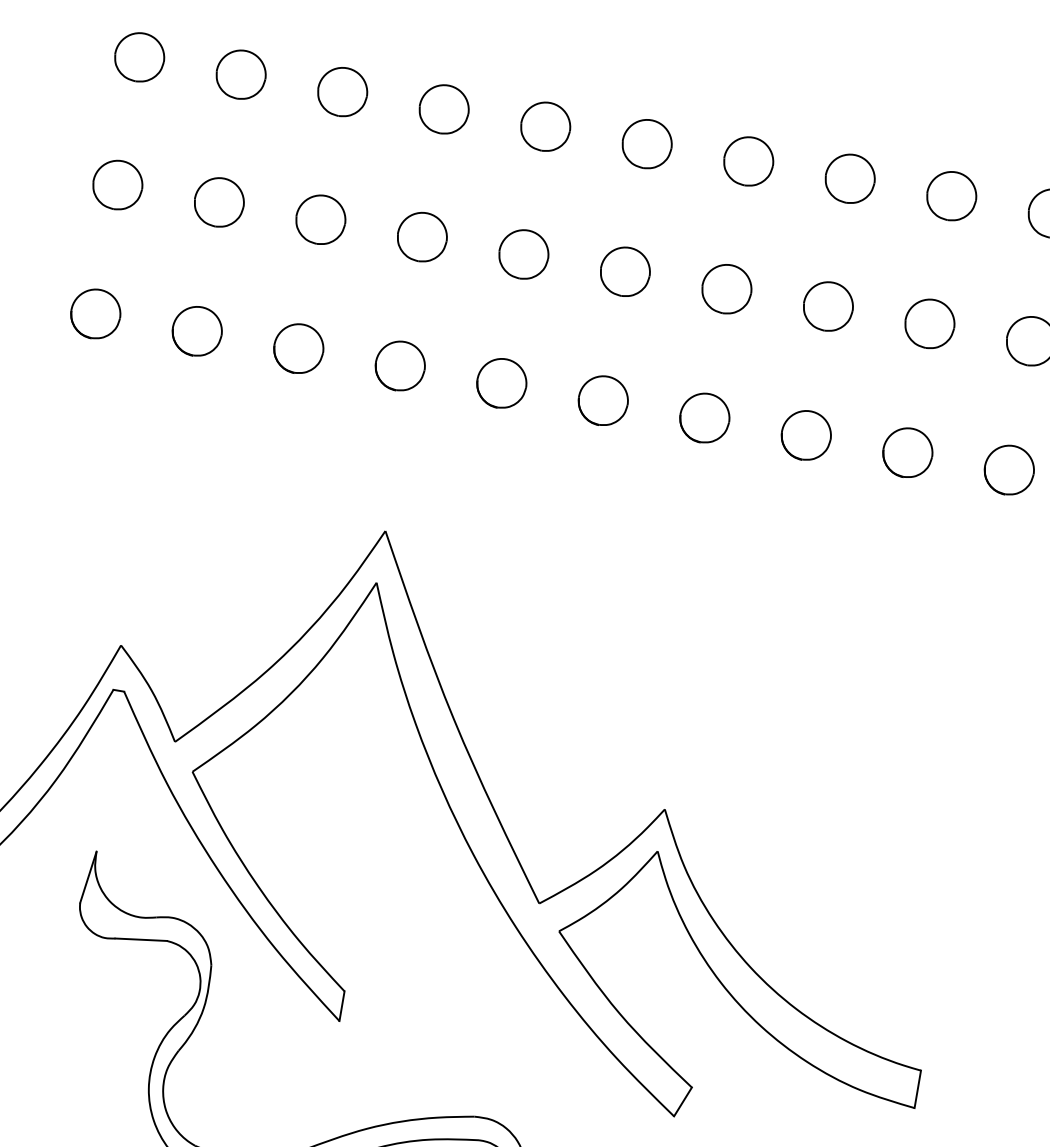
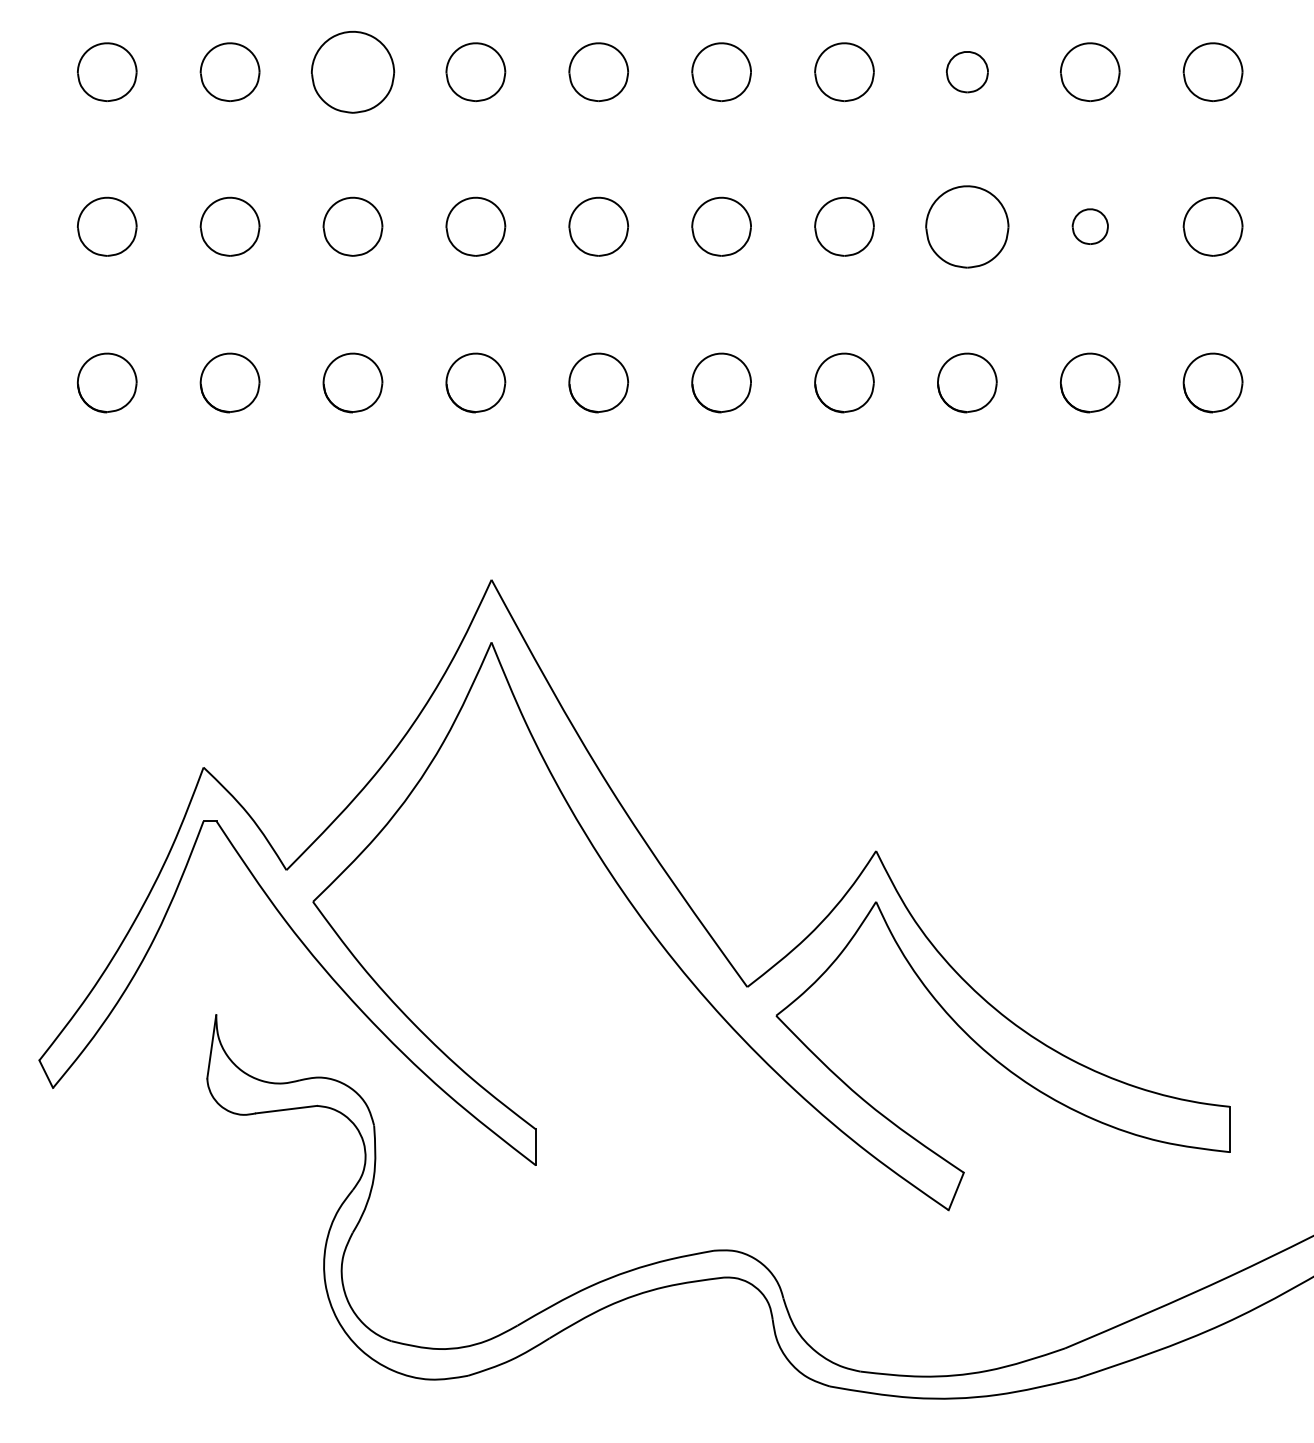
part: (342, 91) -> (352, 71), size x1.4
part: (850, 178) -> (967, 71), size x0.7
part: (828, 306) -> (967, 226), size x1.4
part: (930, 323) -> (1090, 226), size x0.6

